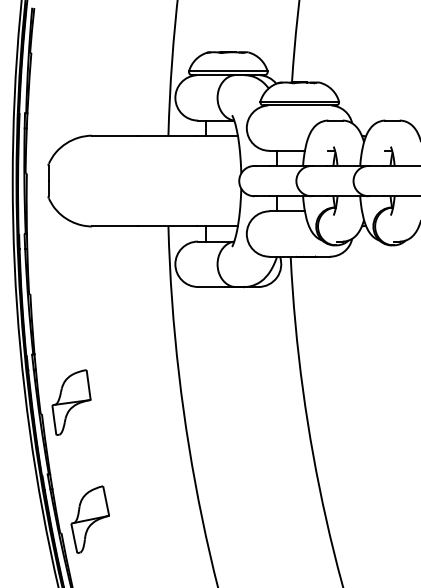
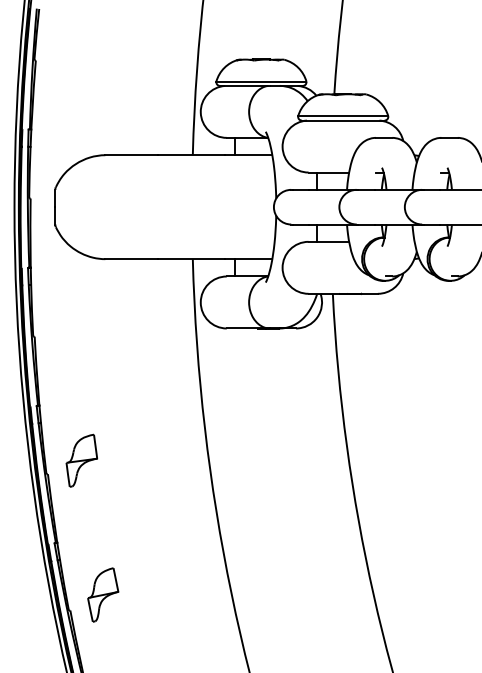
part: (71, 402) -> (81, 460), size x0.7
part: (89, 519) -> (102, 594), size x0.7

